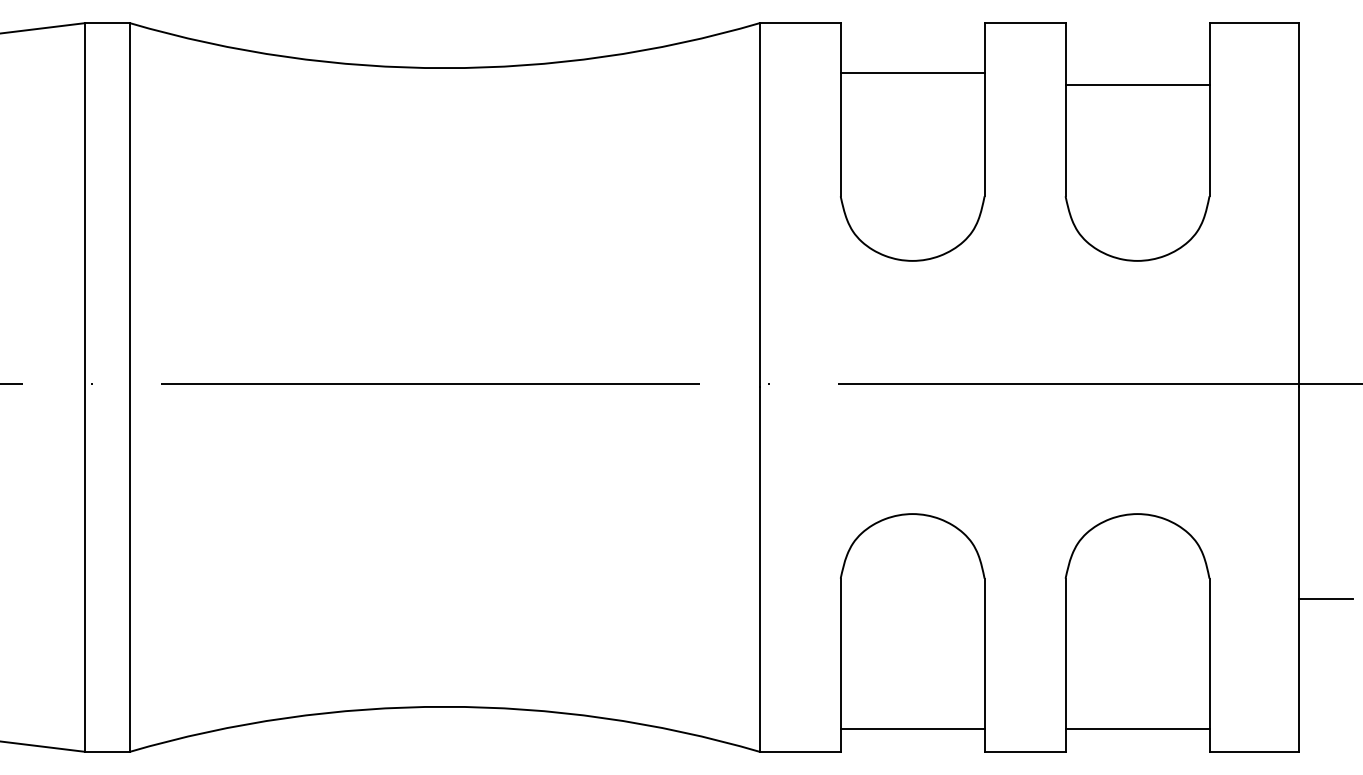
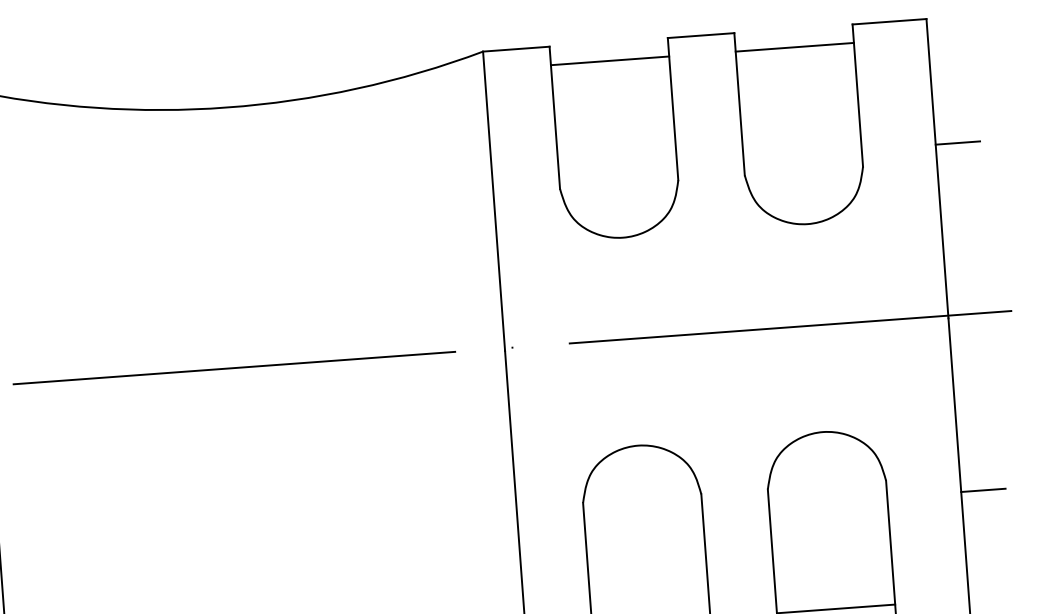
line: (912, 72) -> (609, 60), moved
line: (1137, 84) -> (794, 47), moved
line: (1326, 176) -> (957, 143), added

